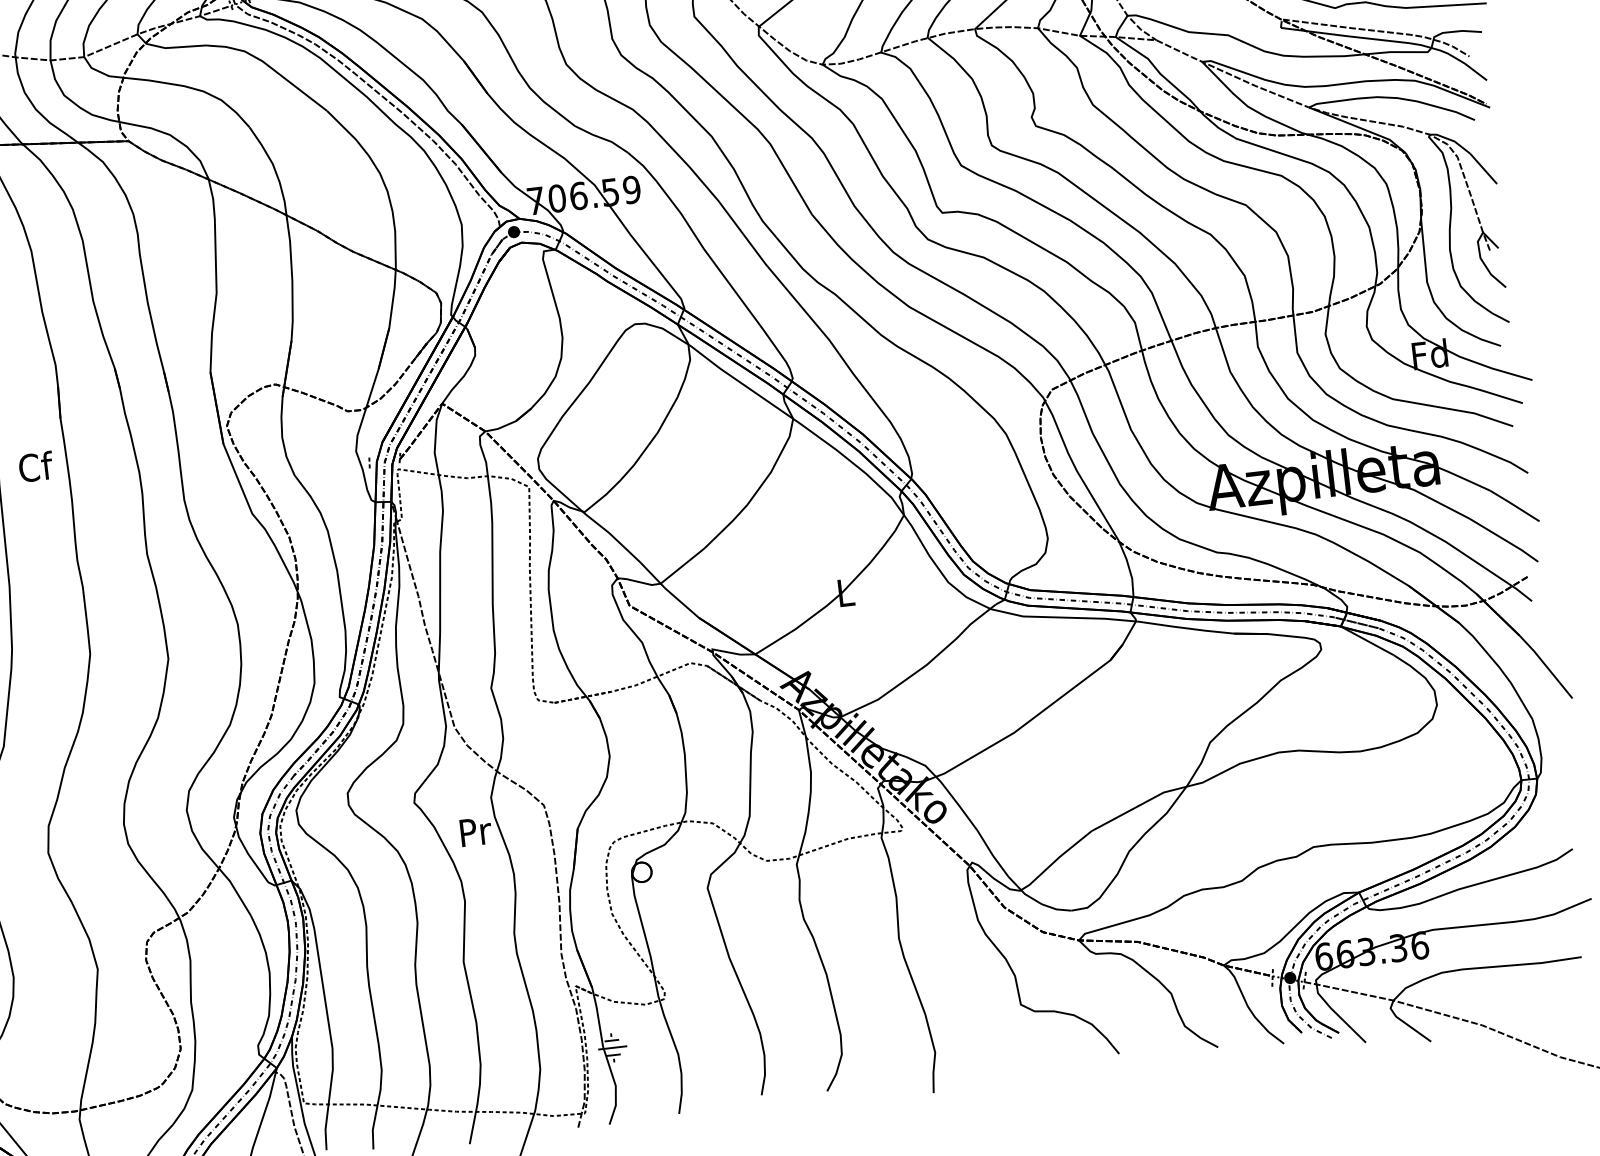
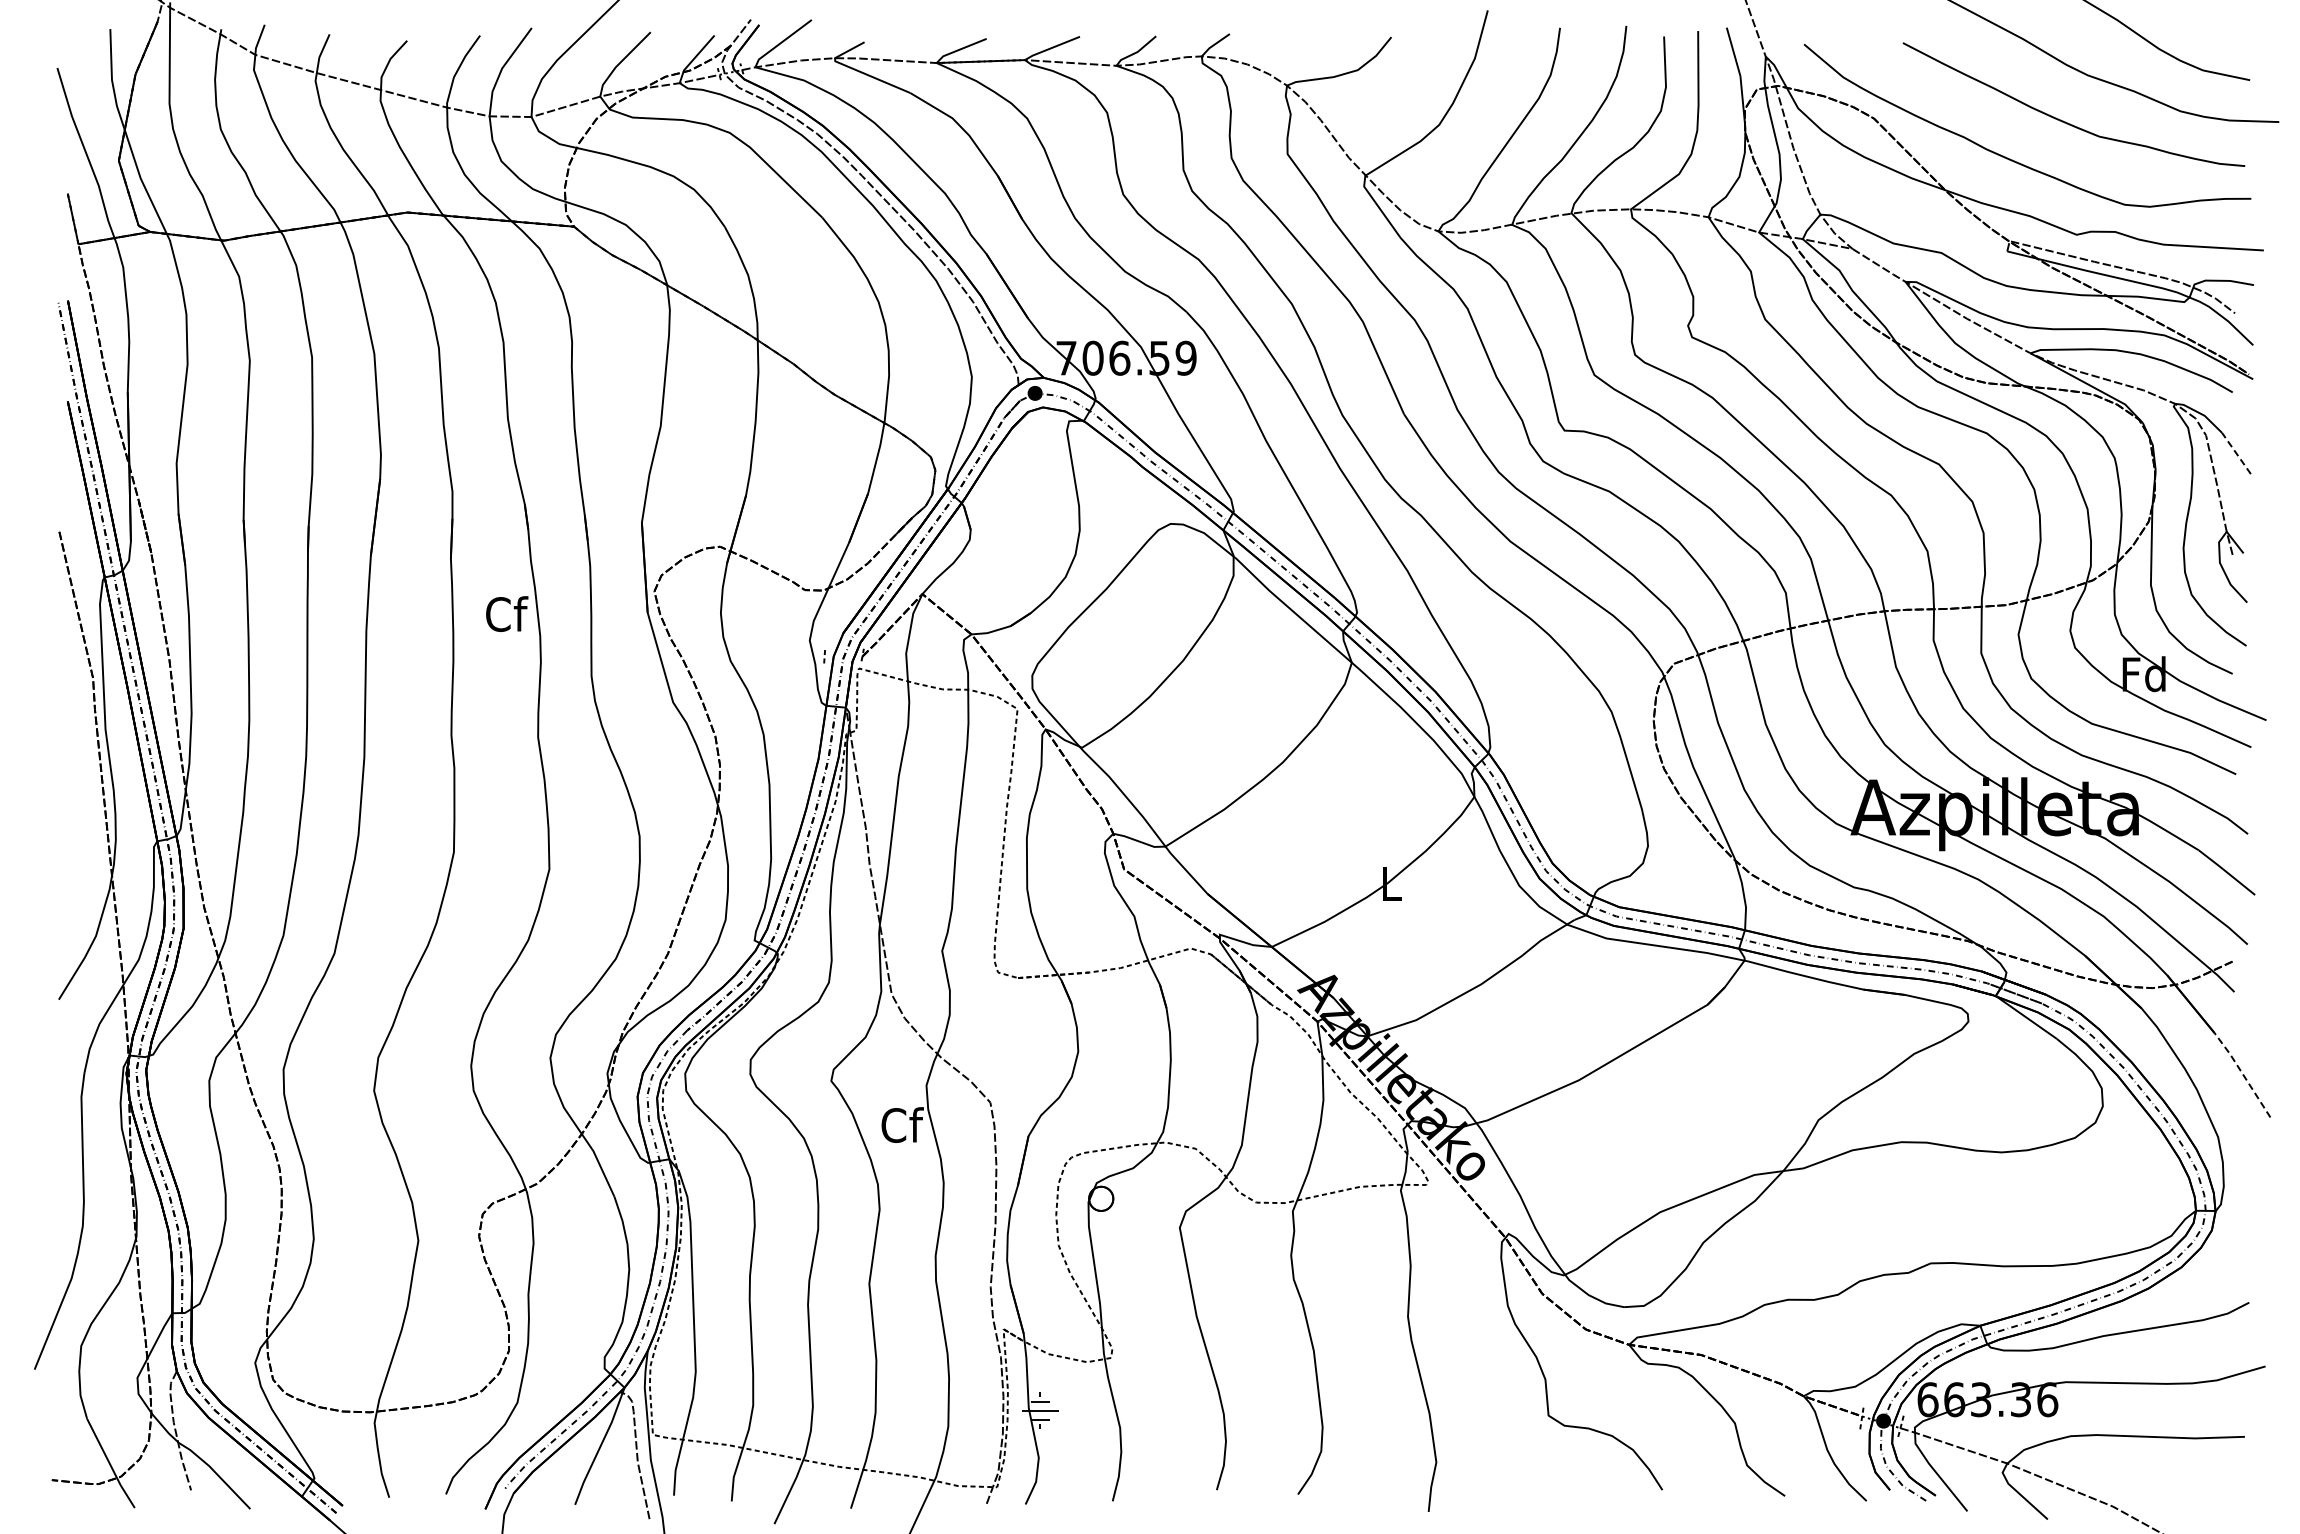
line: (1483, 168) -> (2236, 453), solid -> dashed
text: (36, 466) -> (507, 613), moved
line: (1546, 665) -> (2242, 1073), solid -> dashed
text: (475, 831) -> (902, 1125), Pr -> Cf

